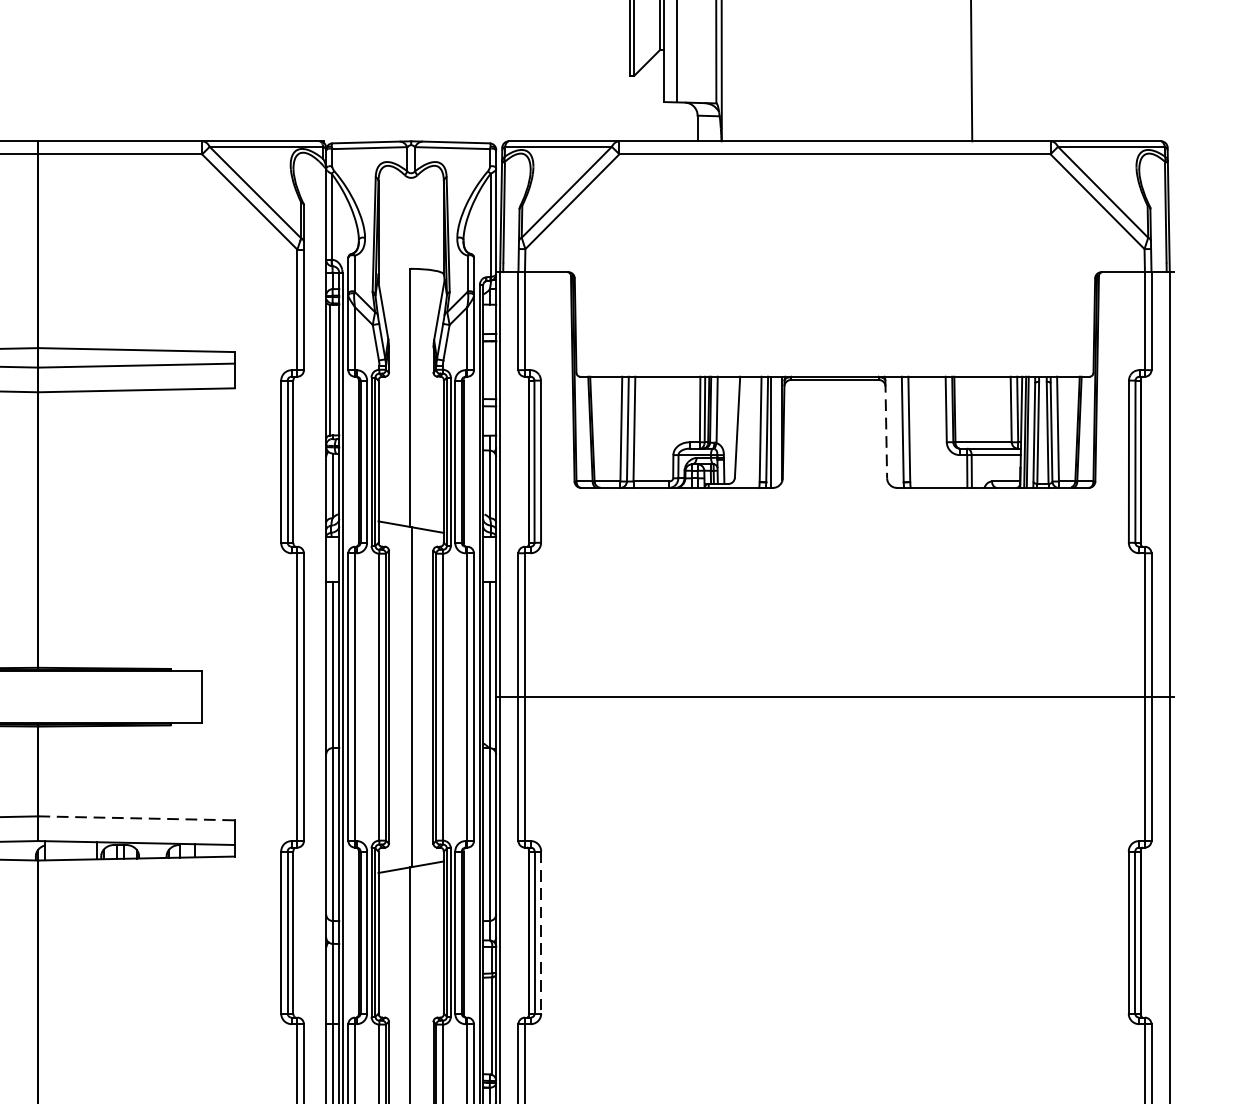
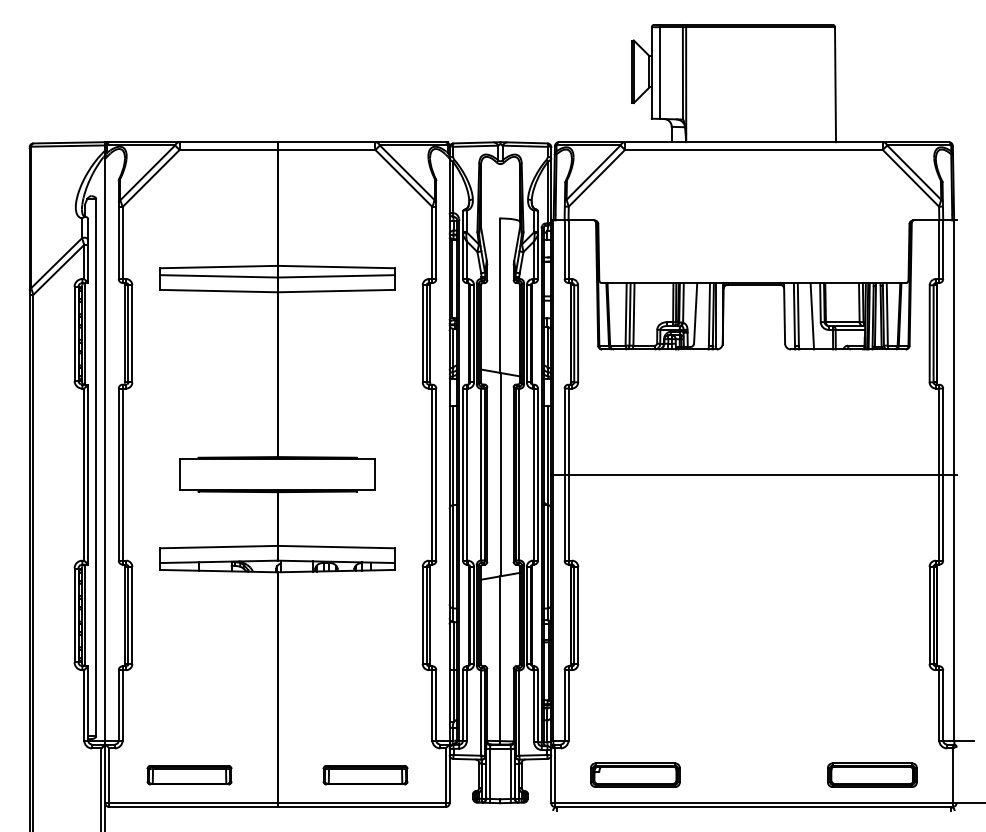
line: (886, 431) -> (784, 315), dashed -> solid
line: (932, 431) -> (812, 315), added
line: (137, 819) -> (336, 547), dashed -> solid
line: (541, 932) -> (578, 615), dashed -> solid

